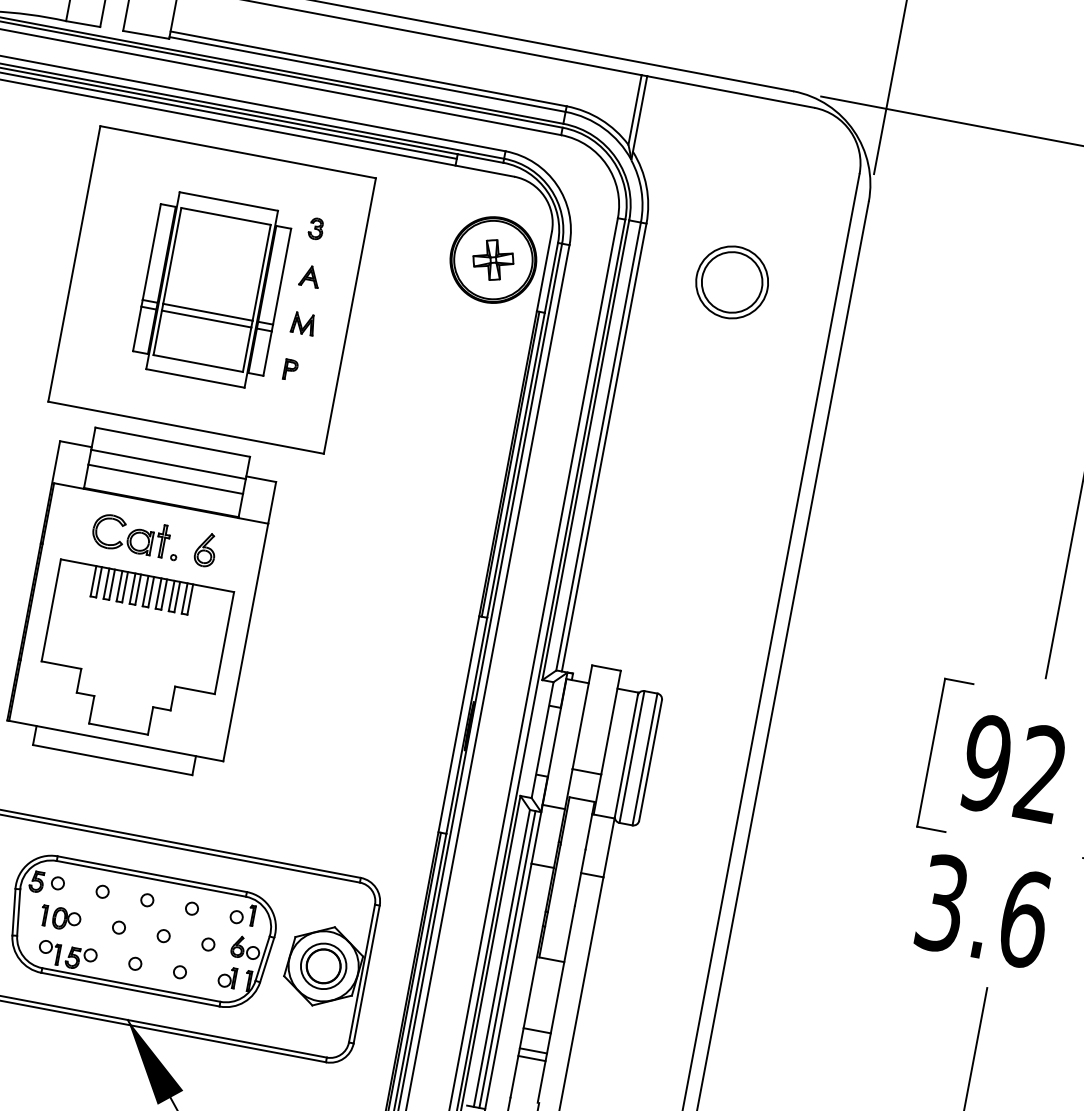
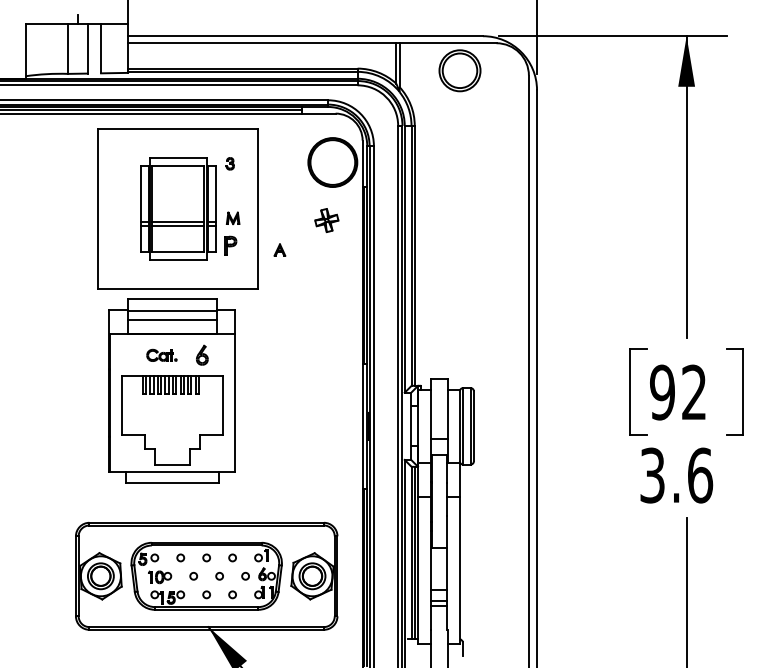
part: (492, 259) -> (326, 220), moved
part: (309, 275) -> (279, 249), moved
part: (731, 281) -> (459, 70), moved
part: (290, 369) -> (230, 245), size x1.6
part: (135, 536) -> (161, 355), size x0.6

